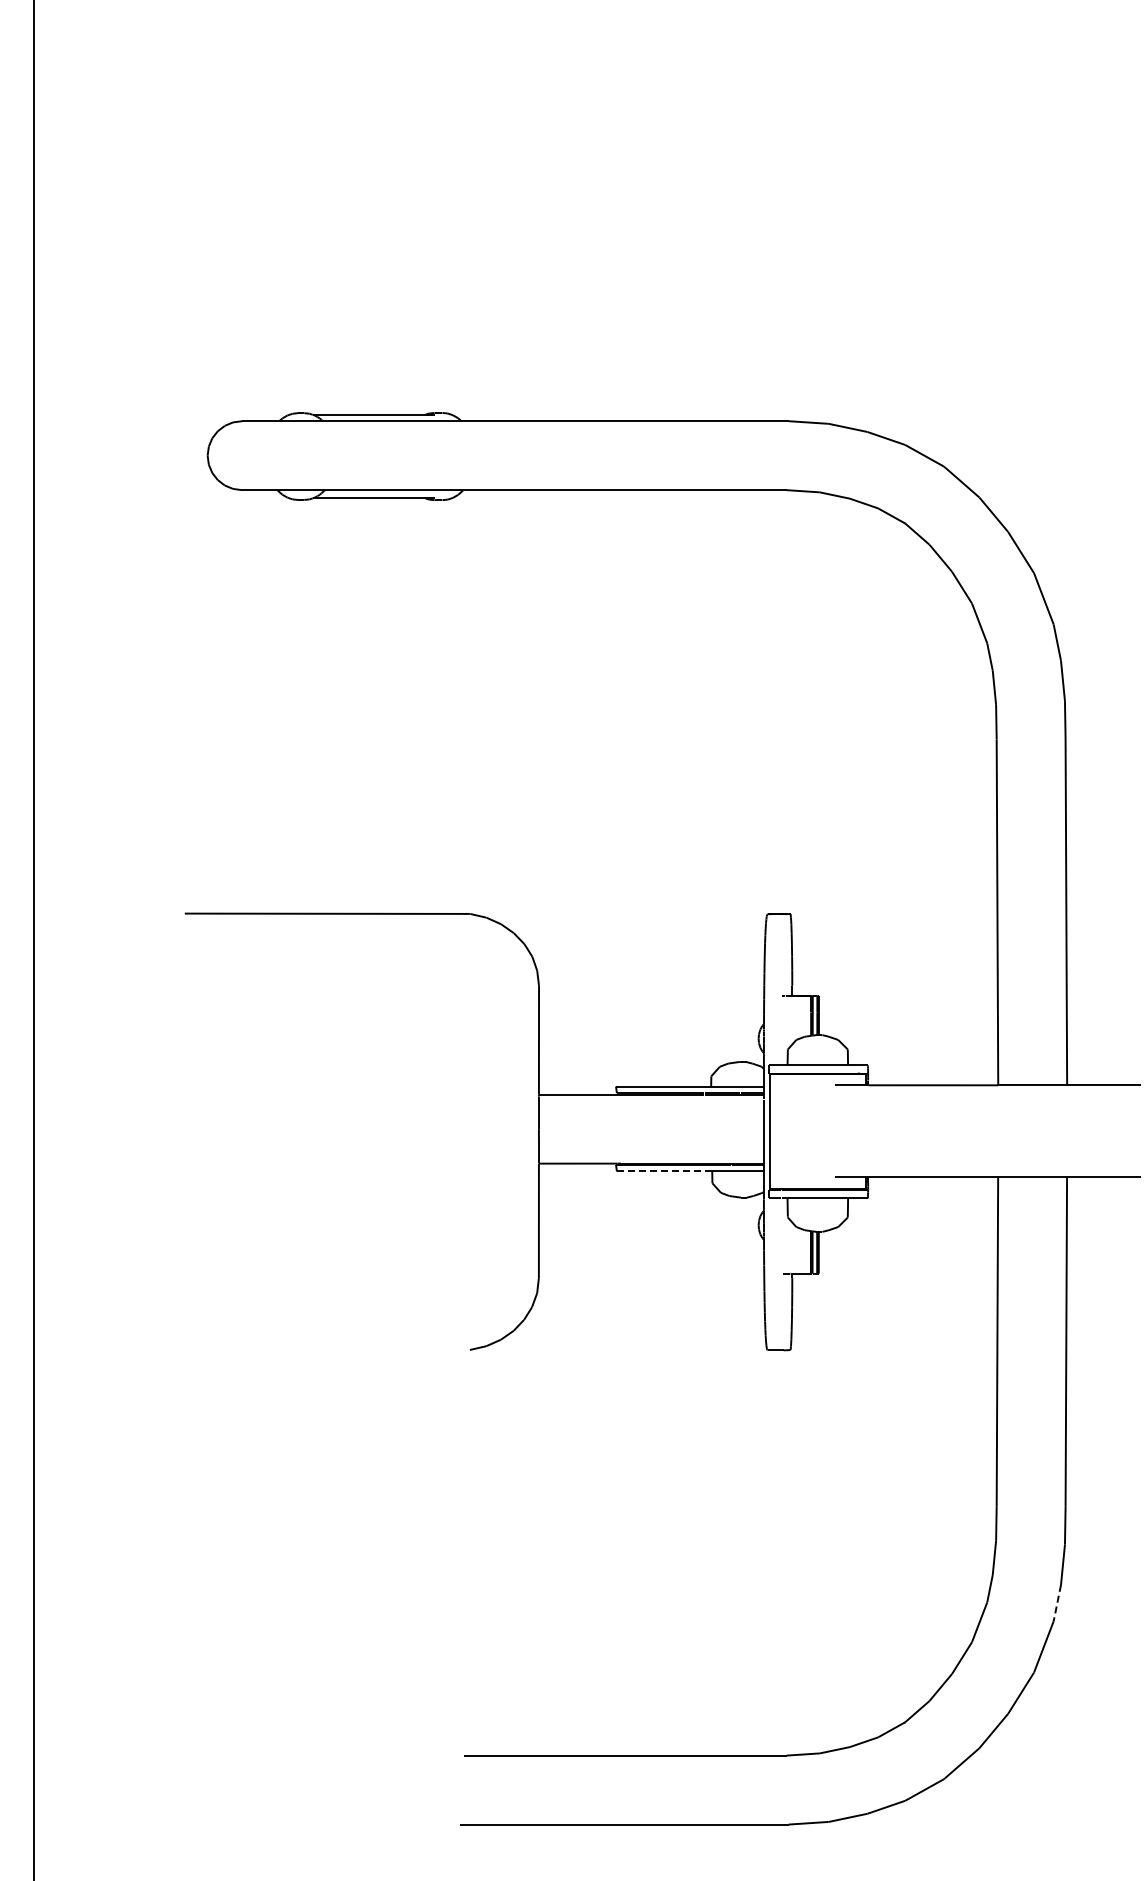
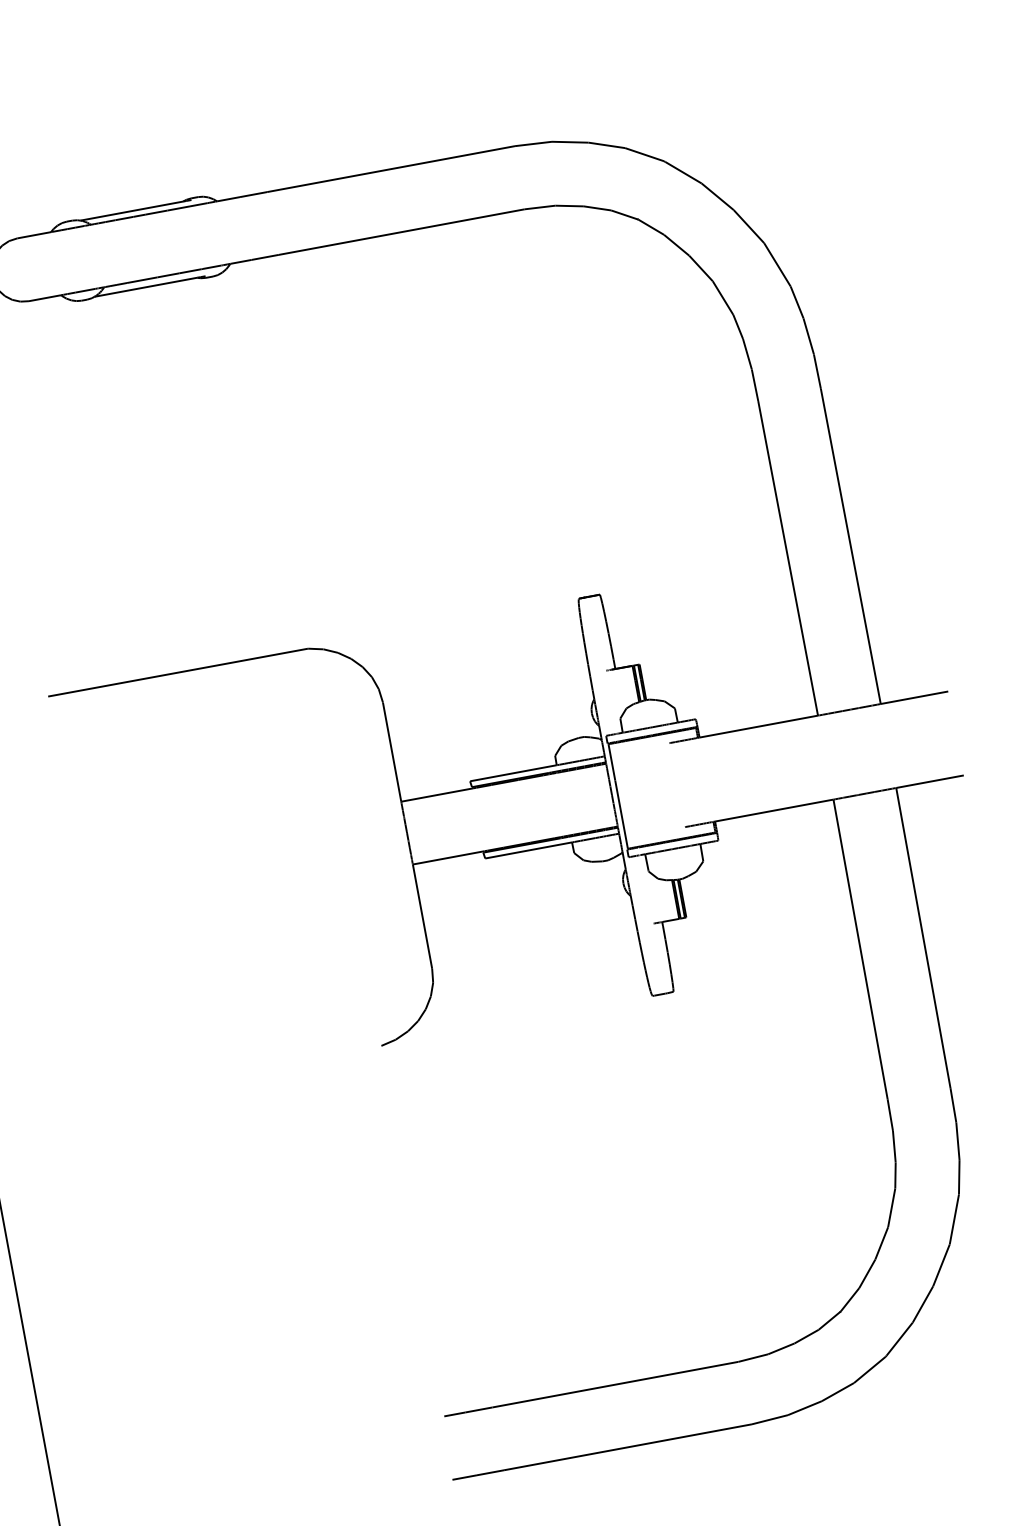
line: (664, 1171) -> (528, 850), dashed -> solid
line: (1057, 1603) -> (959, 1177), dashed -> solid

